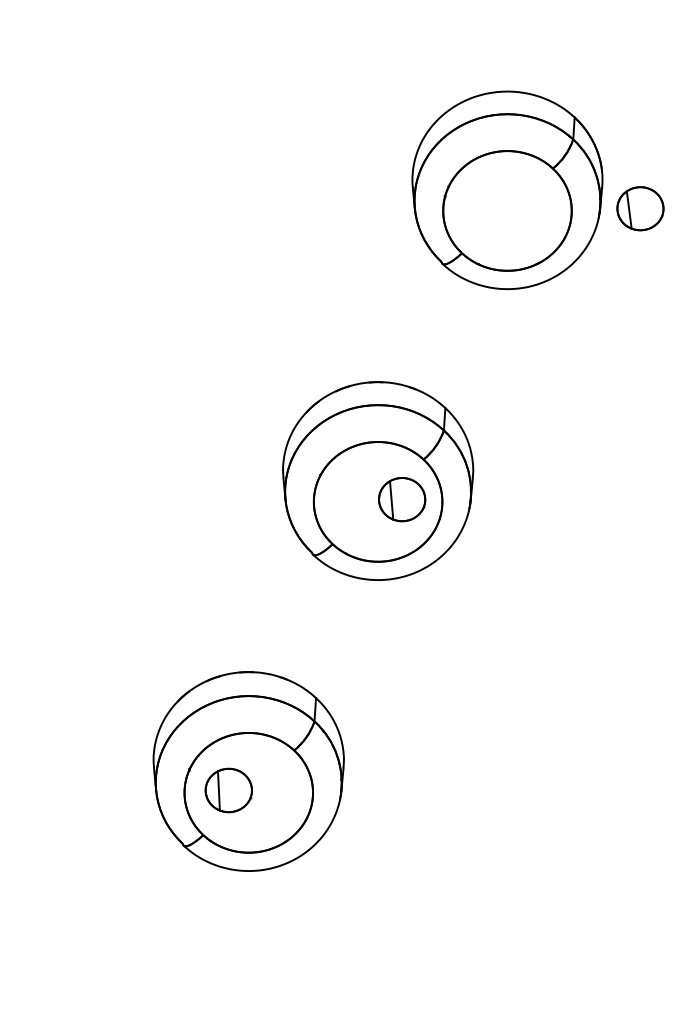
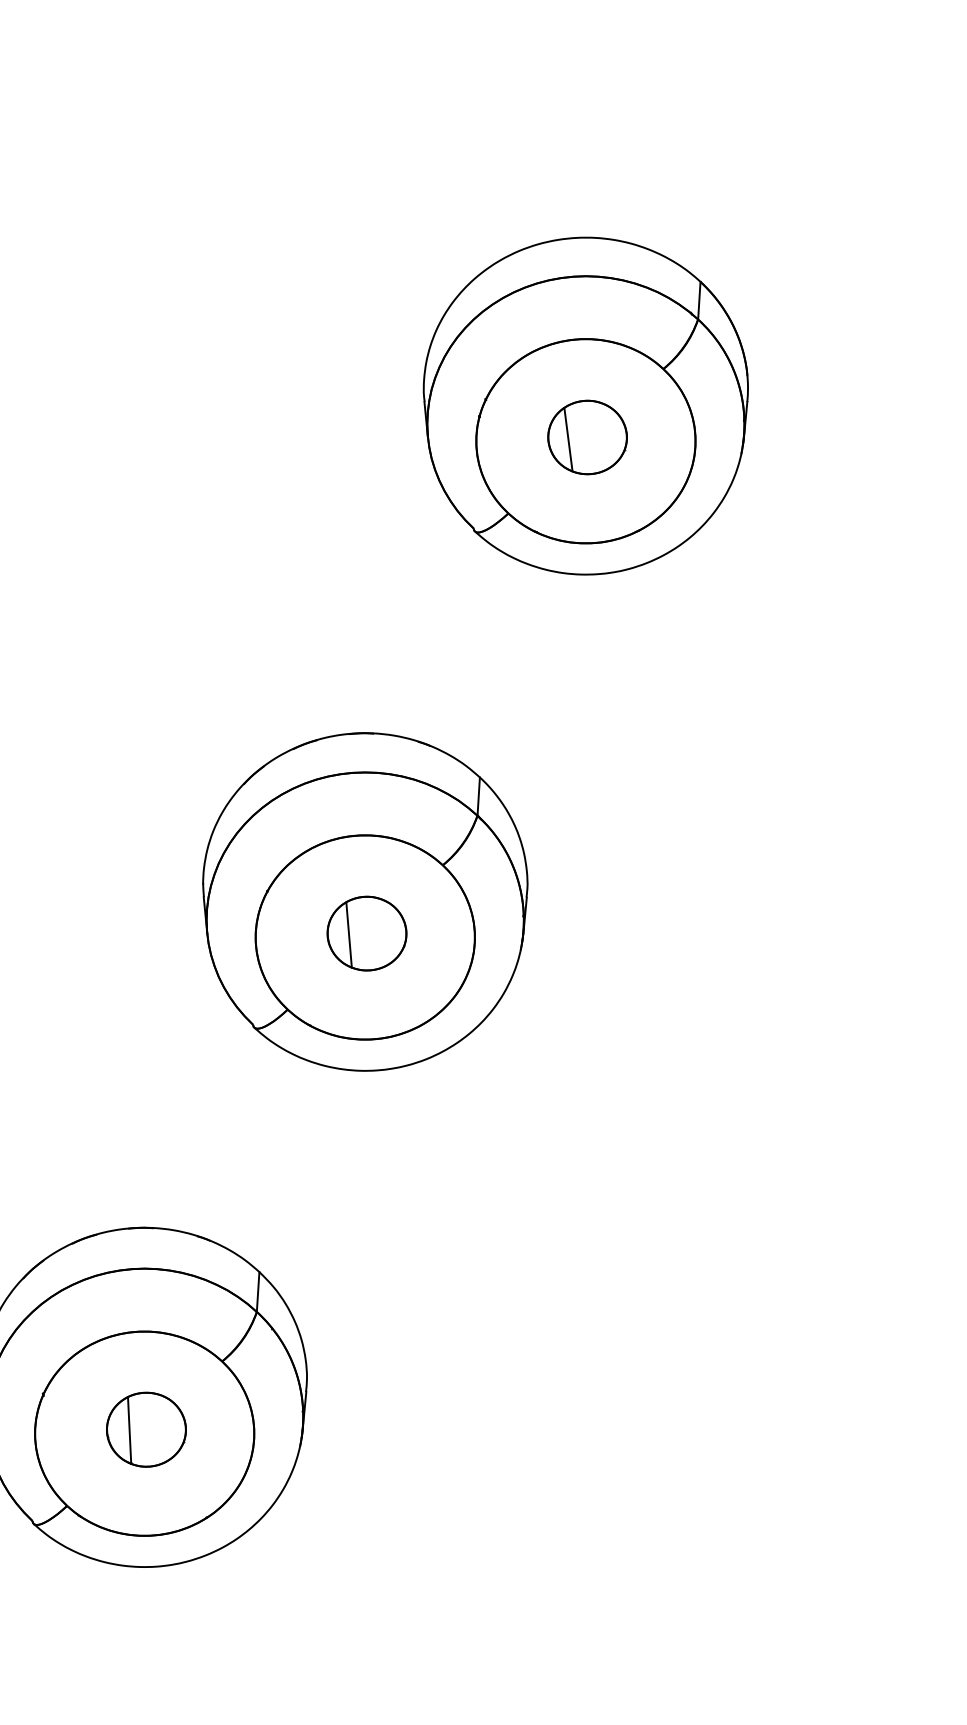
part: (640, 208) -> (587, 437), moved
part: (402, 499) -> (367, 933), moved
part: (228, 790) -> (145, 1429), moved

